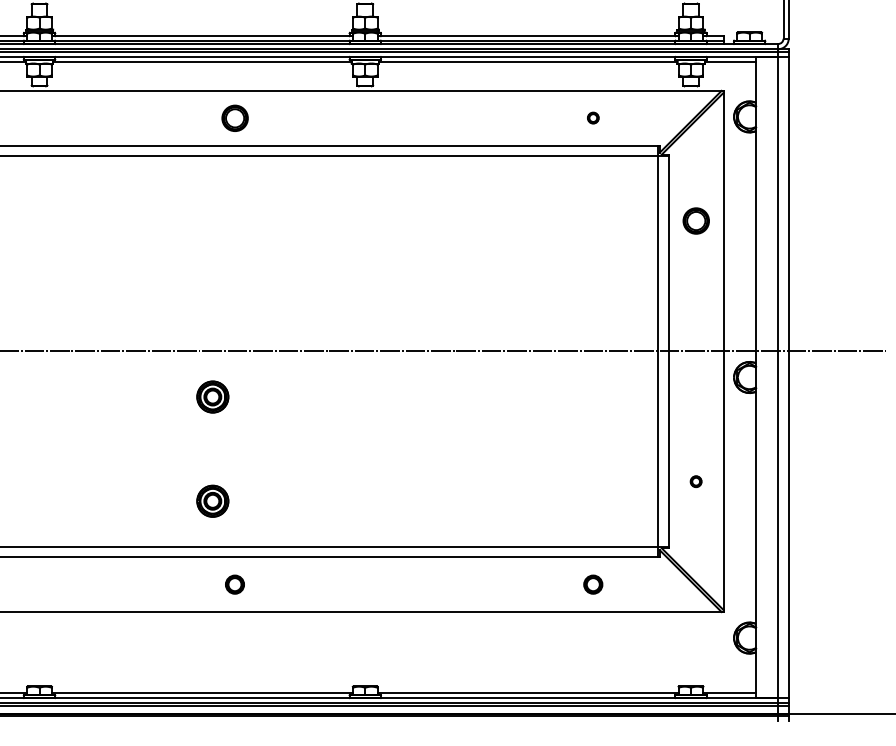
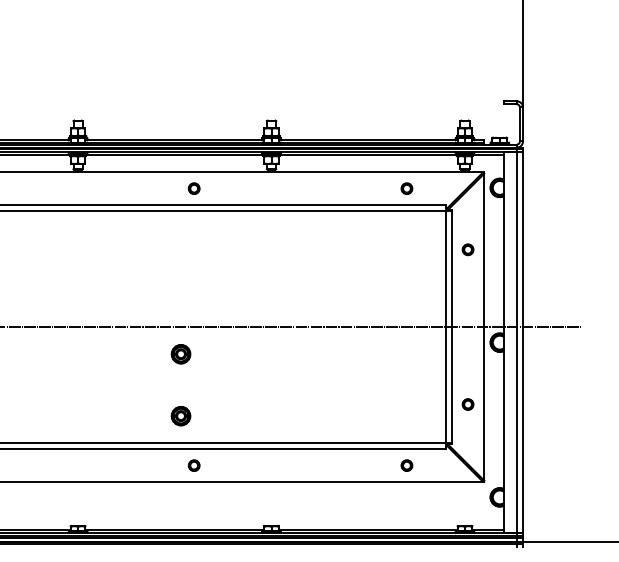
part: (233, 117) -> (193, 188), size x0.71
part: (592, 117) -> (406, 188), size x1.67
part: (695, 220) -> (467, 249), size x0.71
part: (695, 481) -> (467, 404), size x1.67

